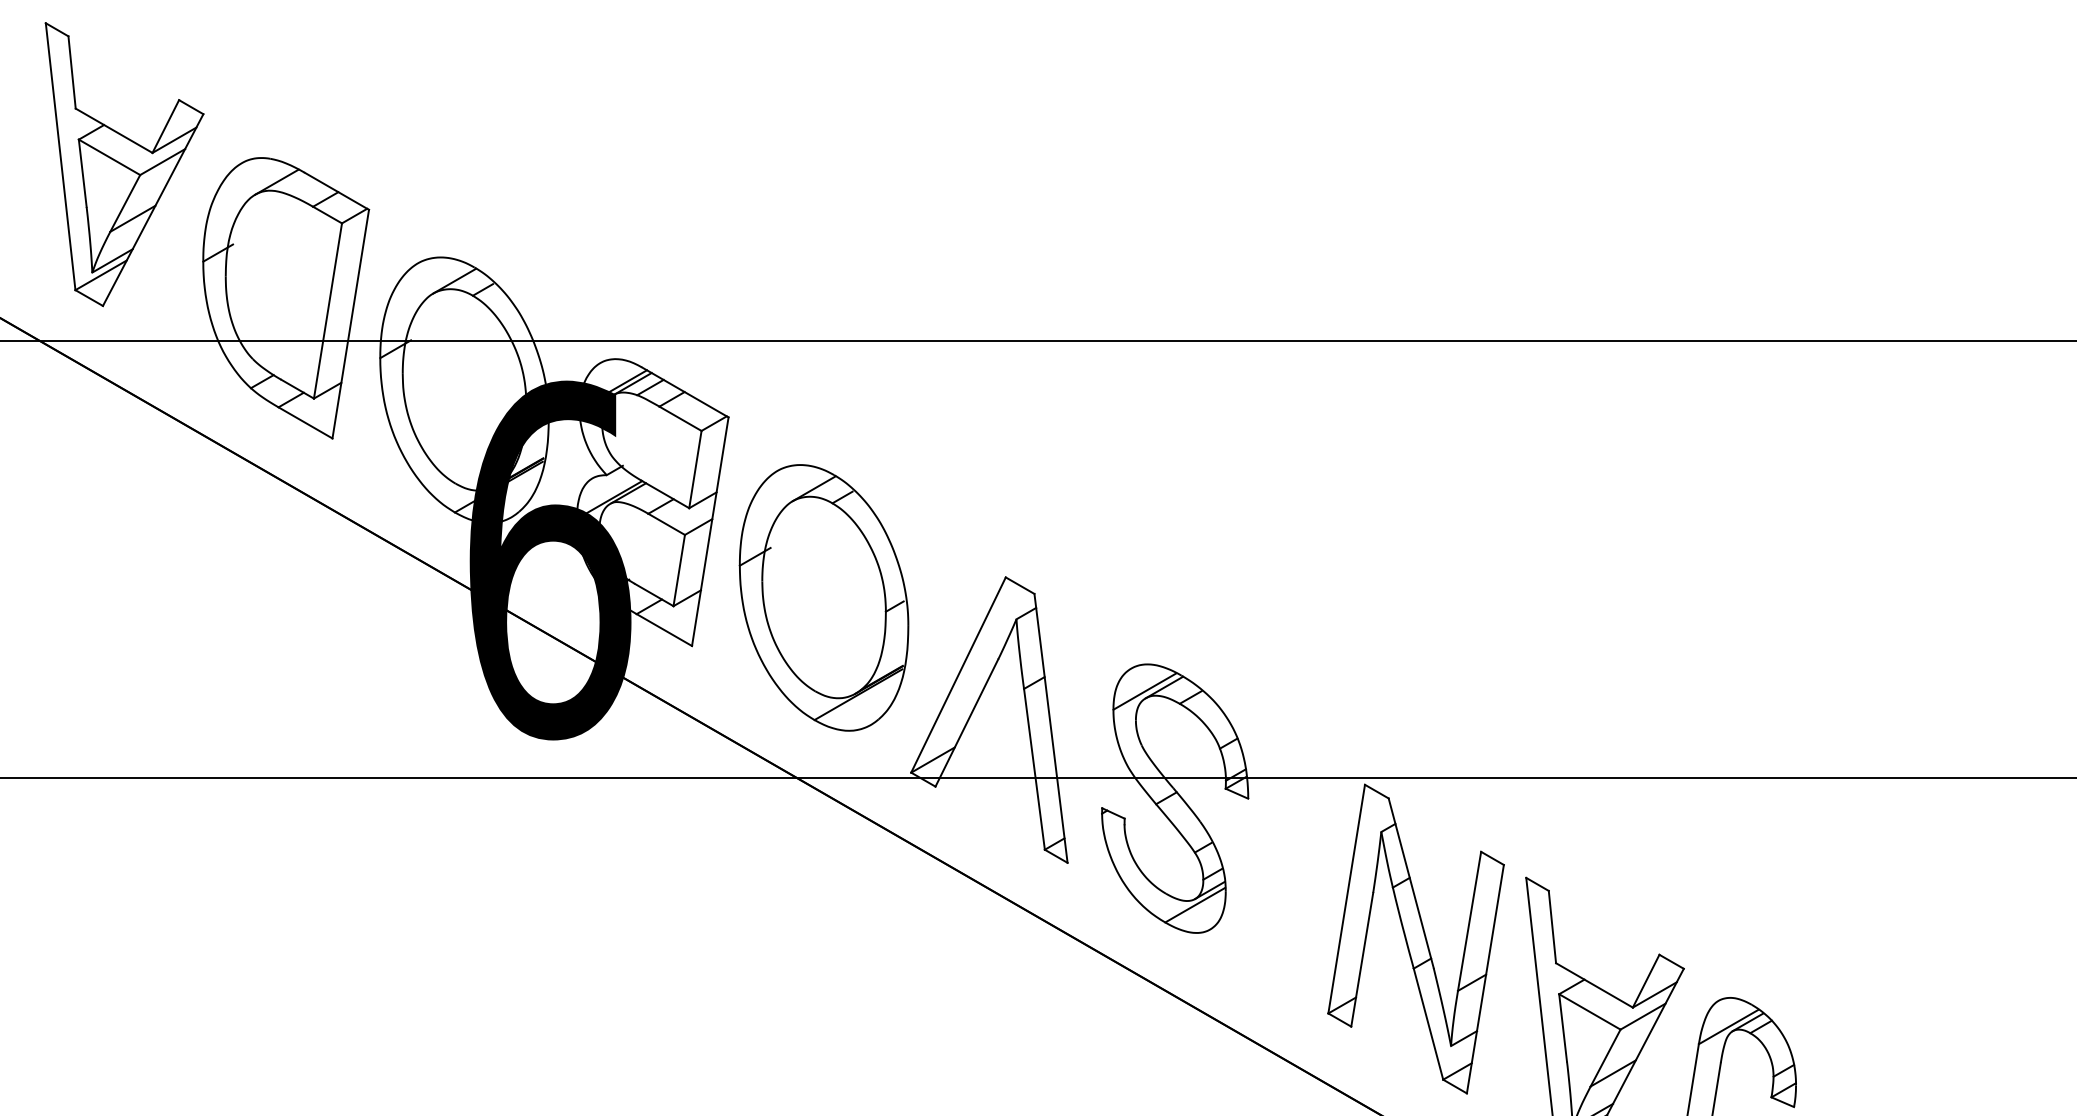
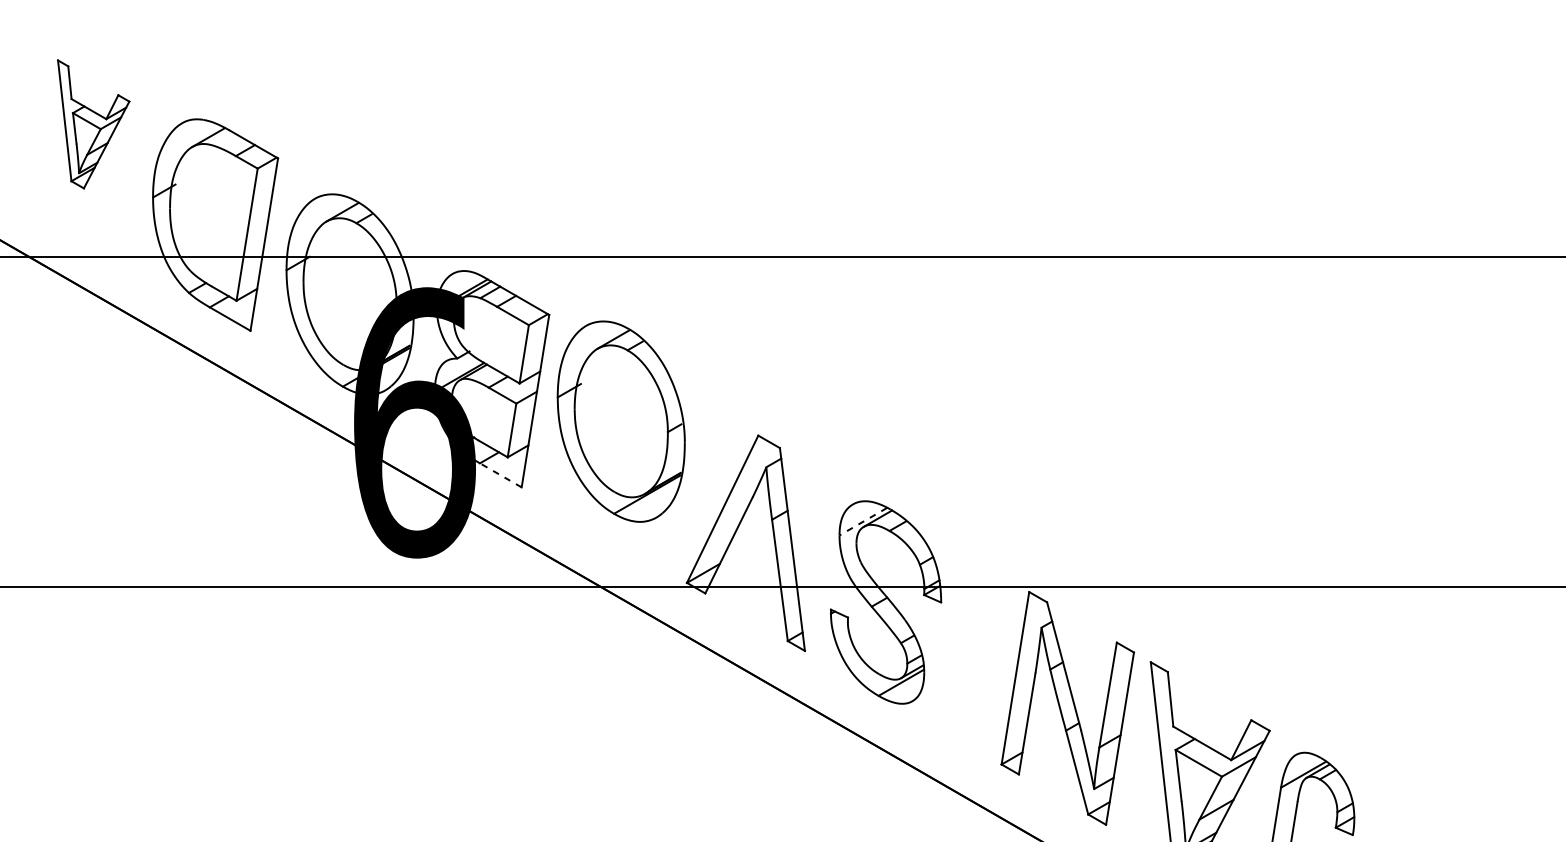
part: (124, 164) -> (93, 124), size x0.6
part: (823, 597) -> (620, 421), moved
line: (664, 630) -> (500, 475), solid -> dashed
line: (1144, 691) -> (862, 521), solid -> dashed

